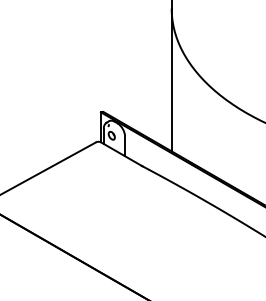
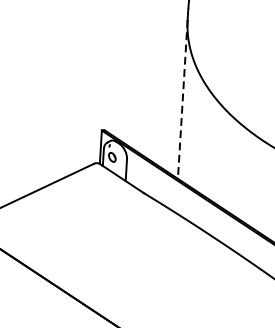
line: (171, 80) -> (182, 99), solid -> dashed

